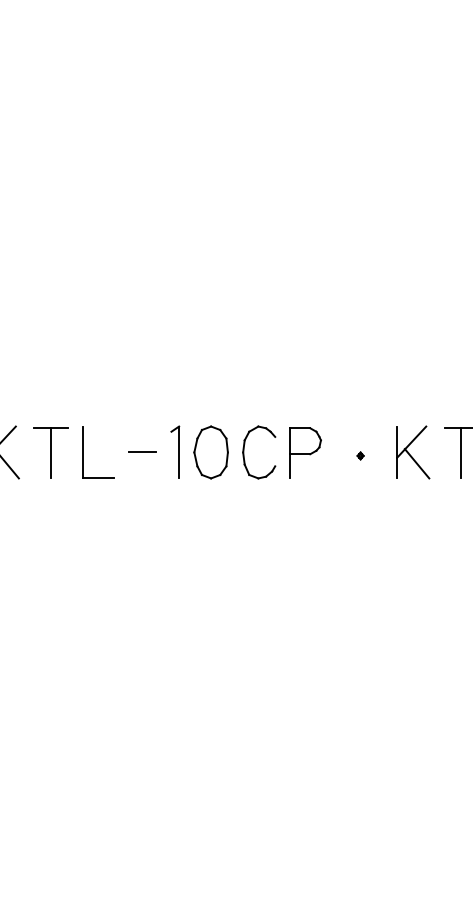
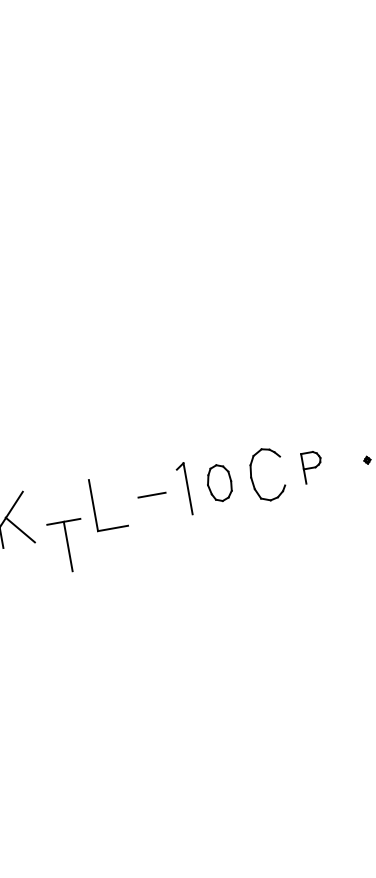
part: (50, 452) -> (67, 545), moved
part: (210, 452) -> (219, 483), size x0.7
part: (305, 452) -> (312, 466), size x0.6

